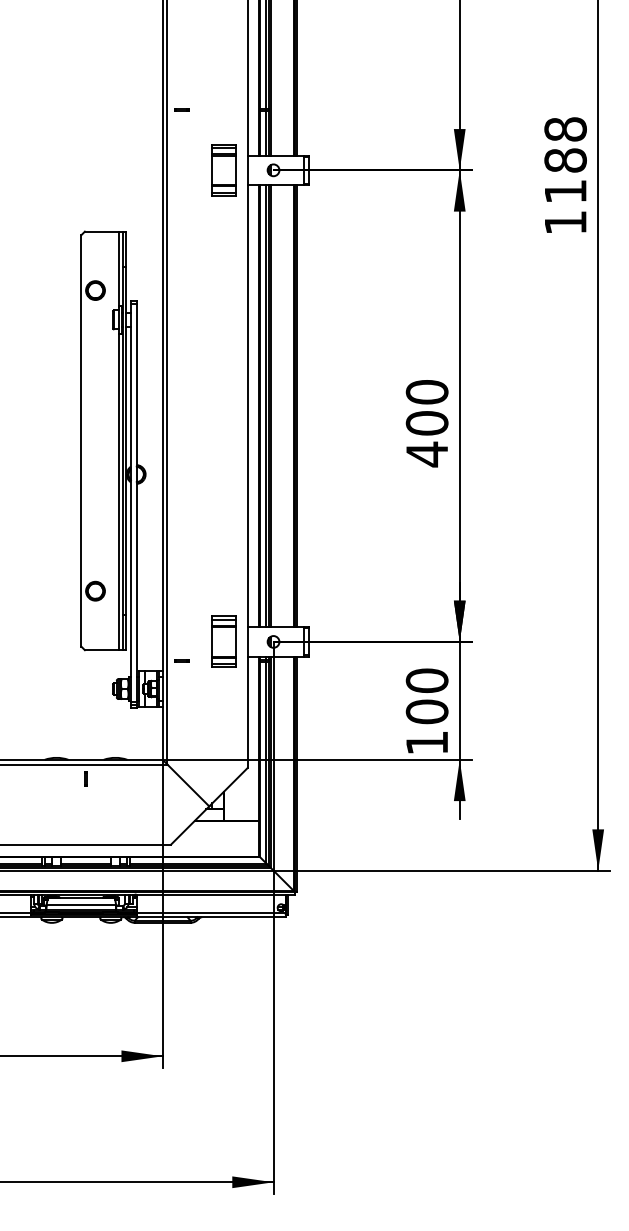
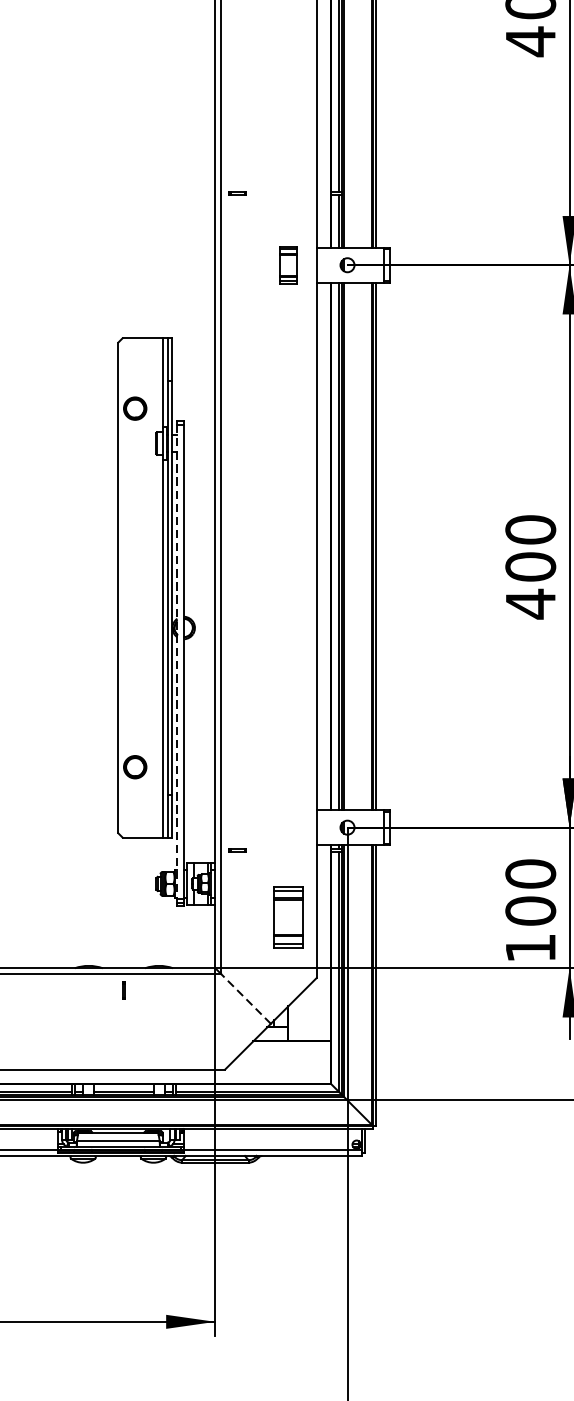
part: (223, 170) -> (287, 265), size x0.6
line: (130, 502) -> (176, 661), solid -> dashed
part: (223, 641) -> (287, 916), moved
line: (188, 785) -> (246, 998), solid -> dashed

